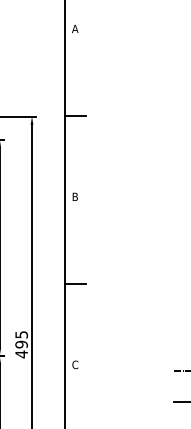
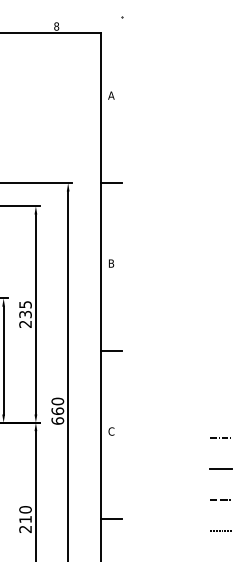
text: (21, 344) -> (57, 411), 495 -> 660

